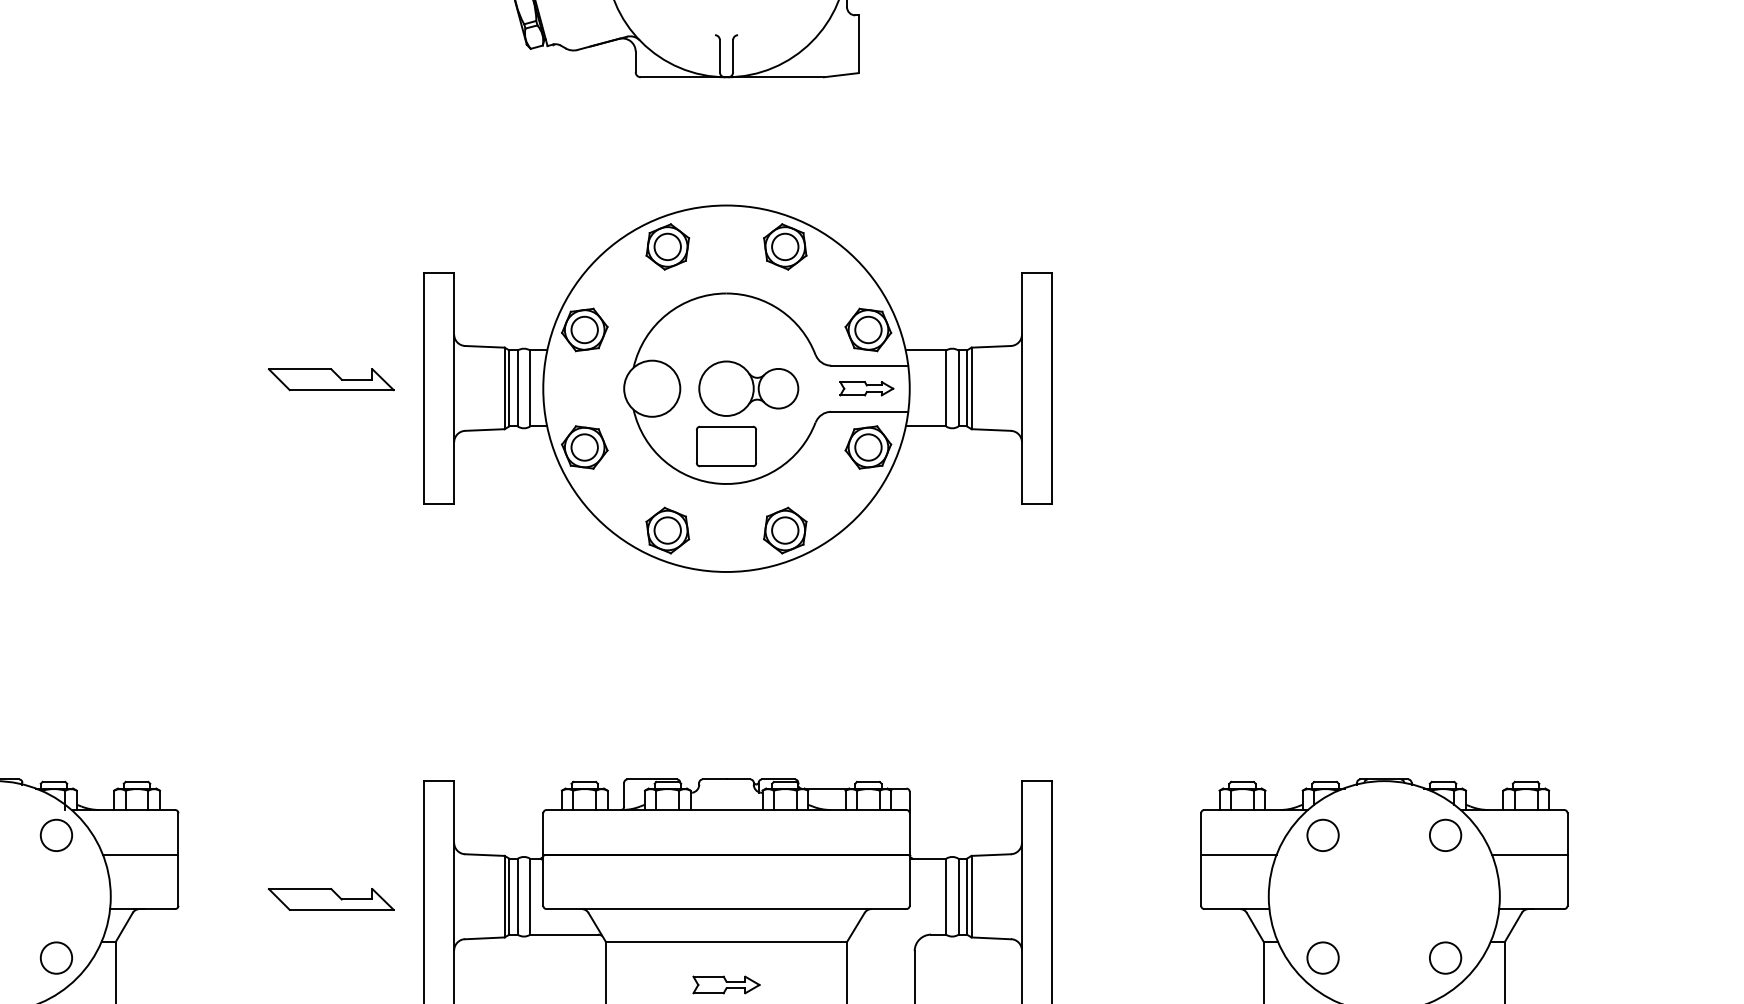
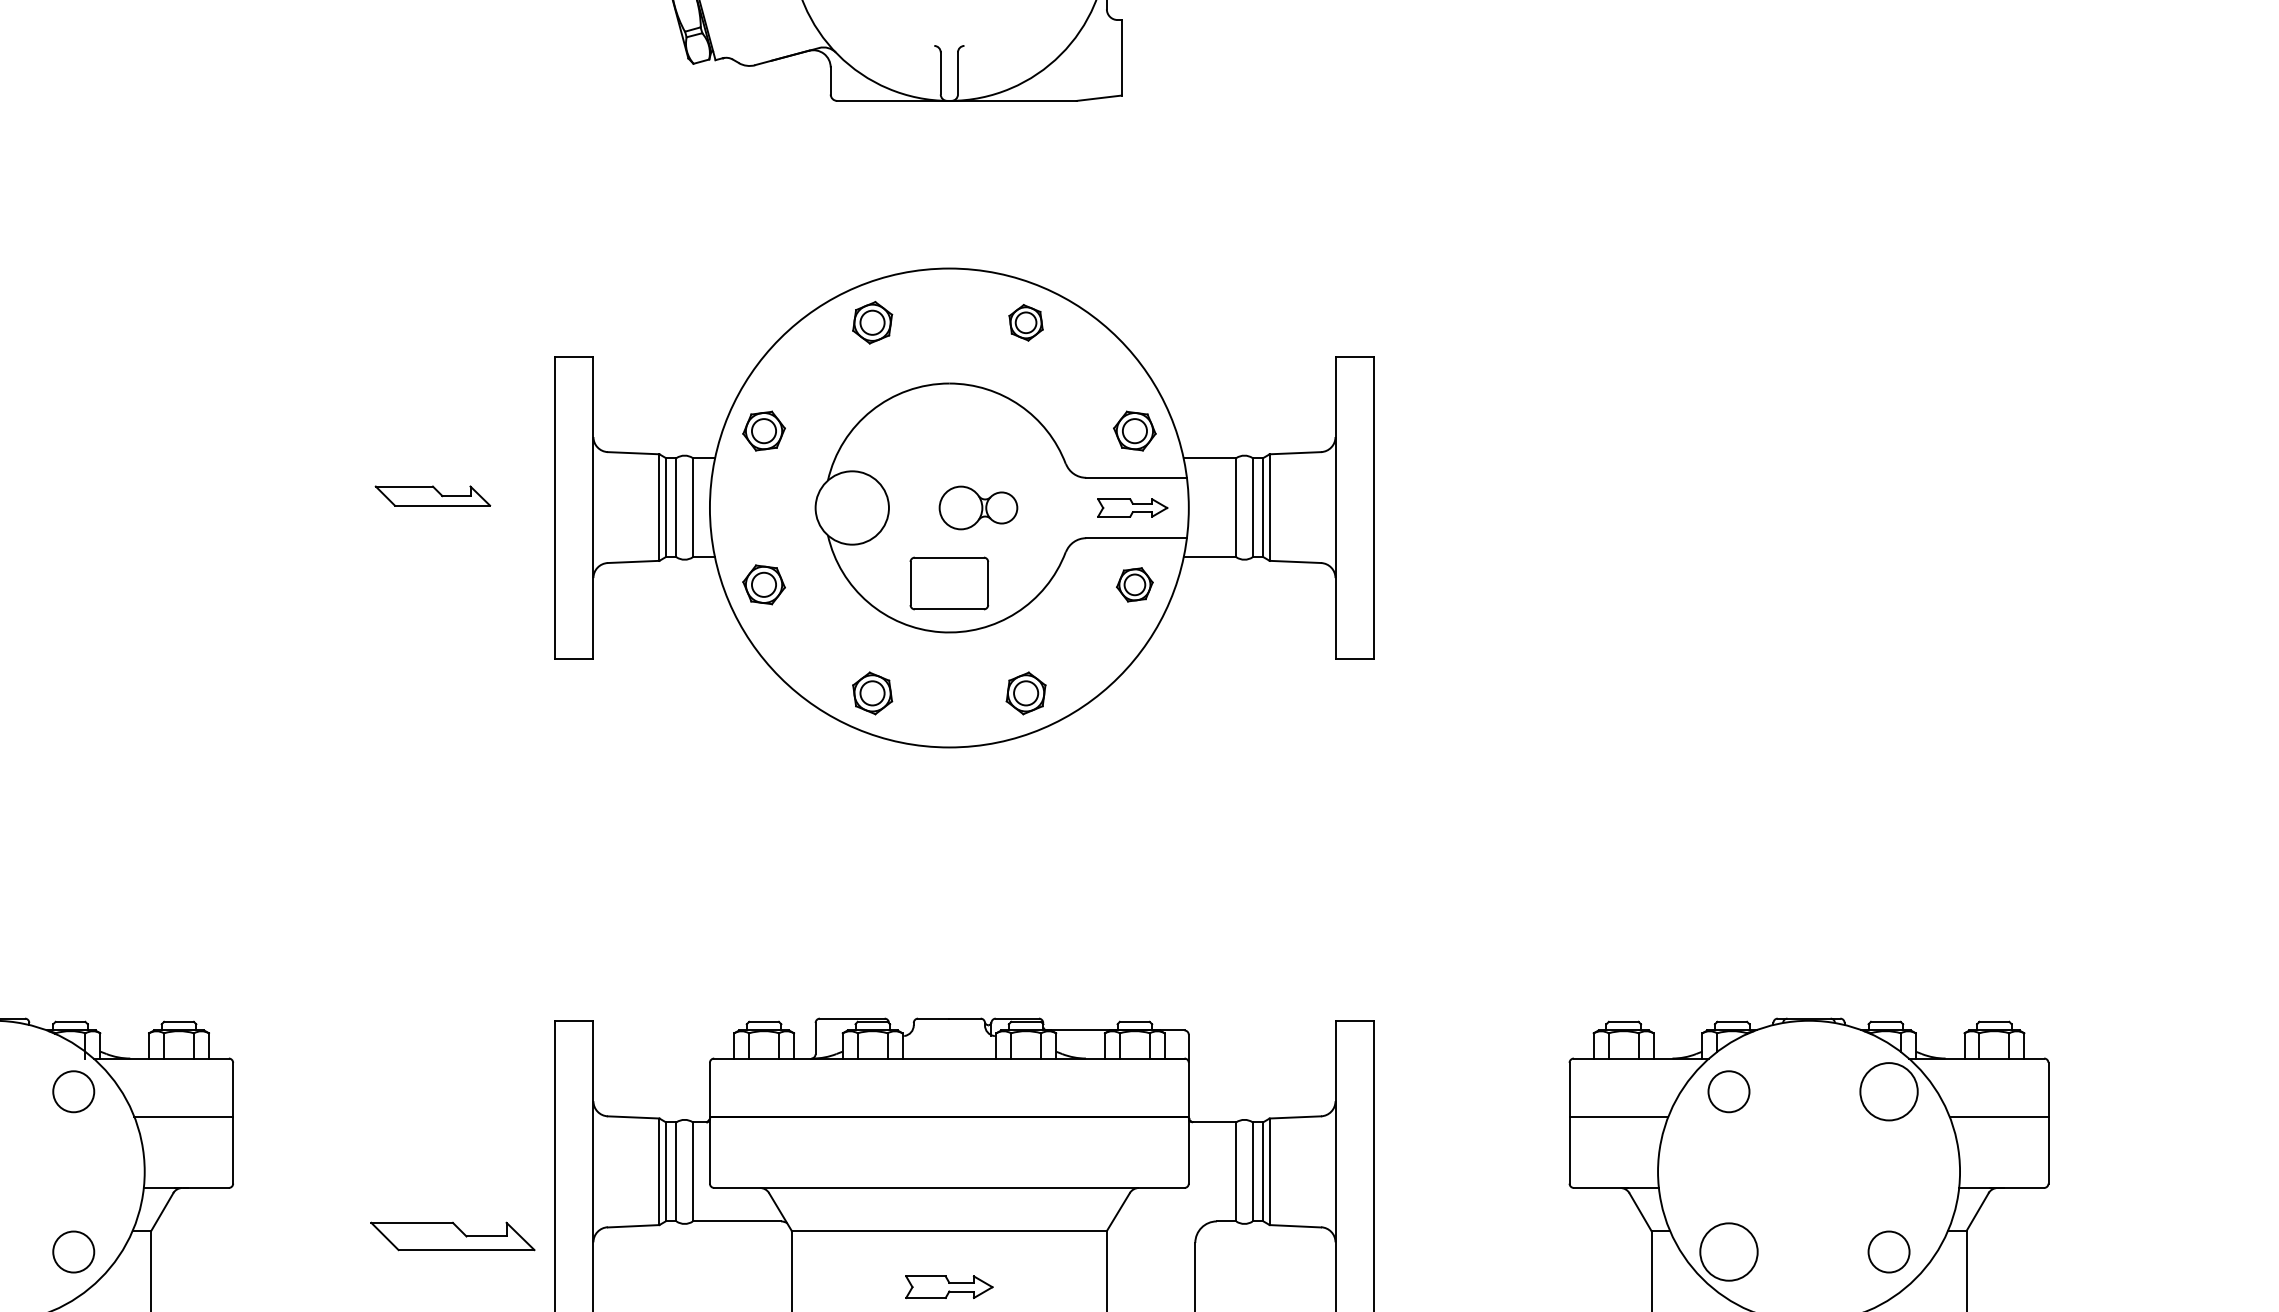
part: (667, 246) -> (872, 322), size x0.7
part: (784, 246) -> (1025, 322), size x0.6
part: (584, 329) -> (763, 430), size x0.7
part: (868, 329) -> (1134, 430), size x0.7
part: (331, 379) -> (432, 495), size x0.7
part: (748, 388) -> (978, 507), size x0.6
part: (584, 447) -> (763, 584), size x0.7
part: (868, 447) -> (1134, 584), size x0.6
part: (667, 530) -> (872, 693), size x0.7
part: (784, 530) -> (1025, 693), size x0.7
circle: (1445, 835) -> (1888, 1091), size x1.4
part: (331, 899) -> (452, 1236), moved
circle: (1322, 957) -> (1728, 1251), size x1.4

